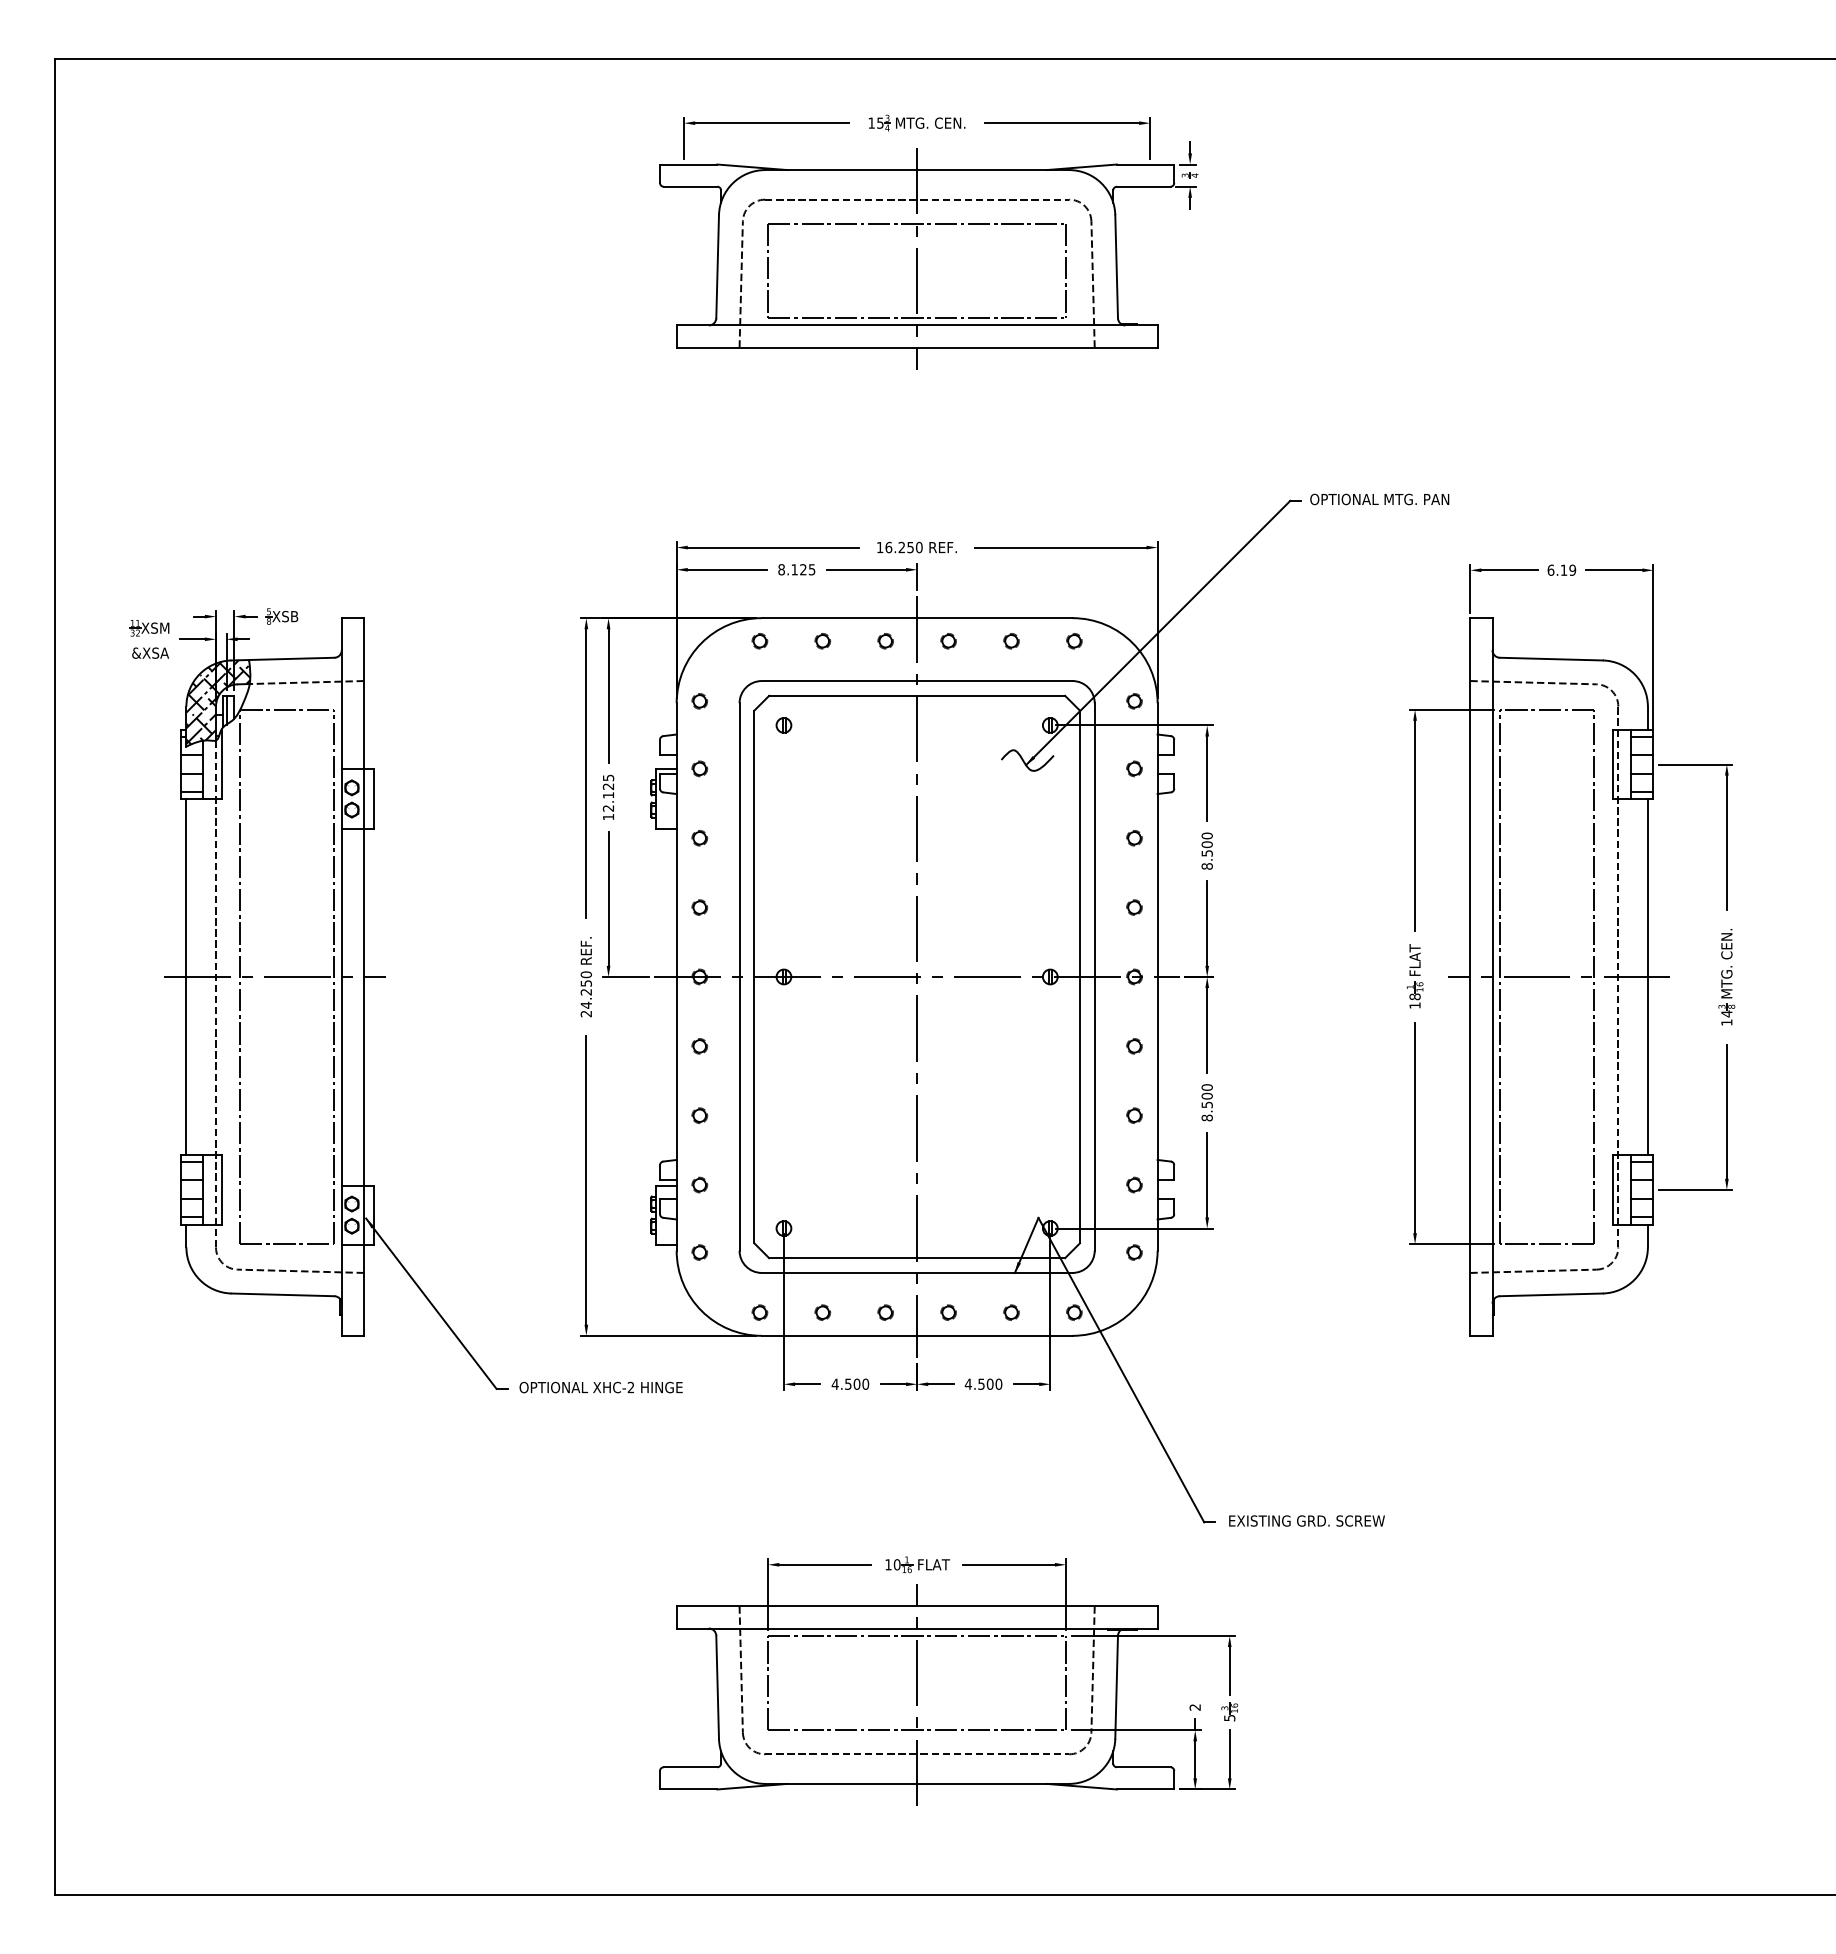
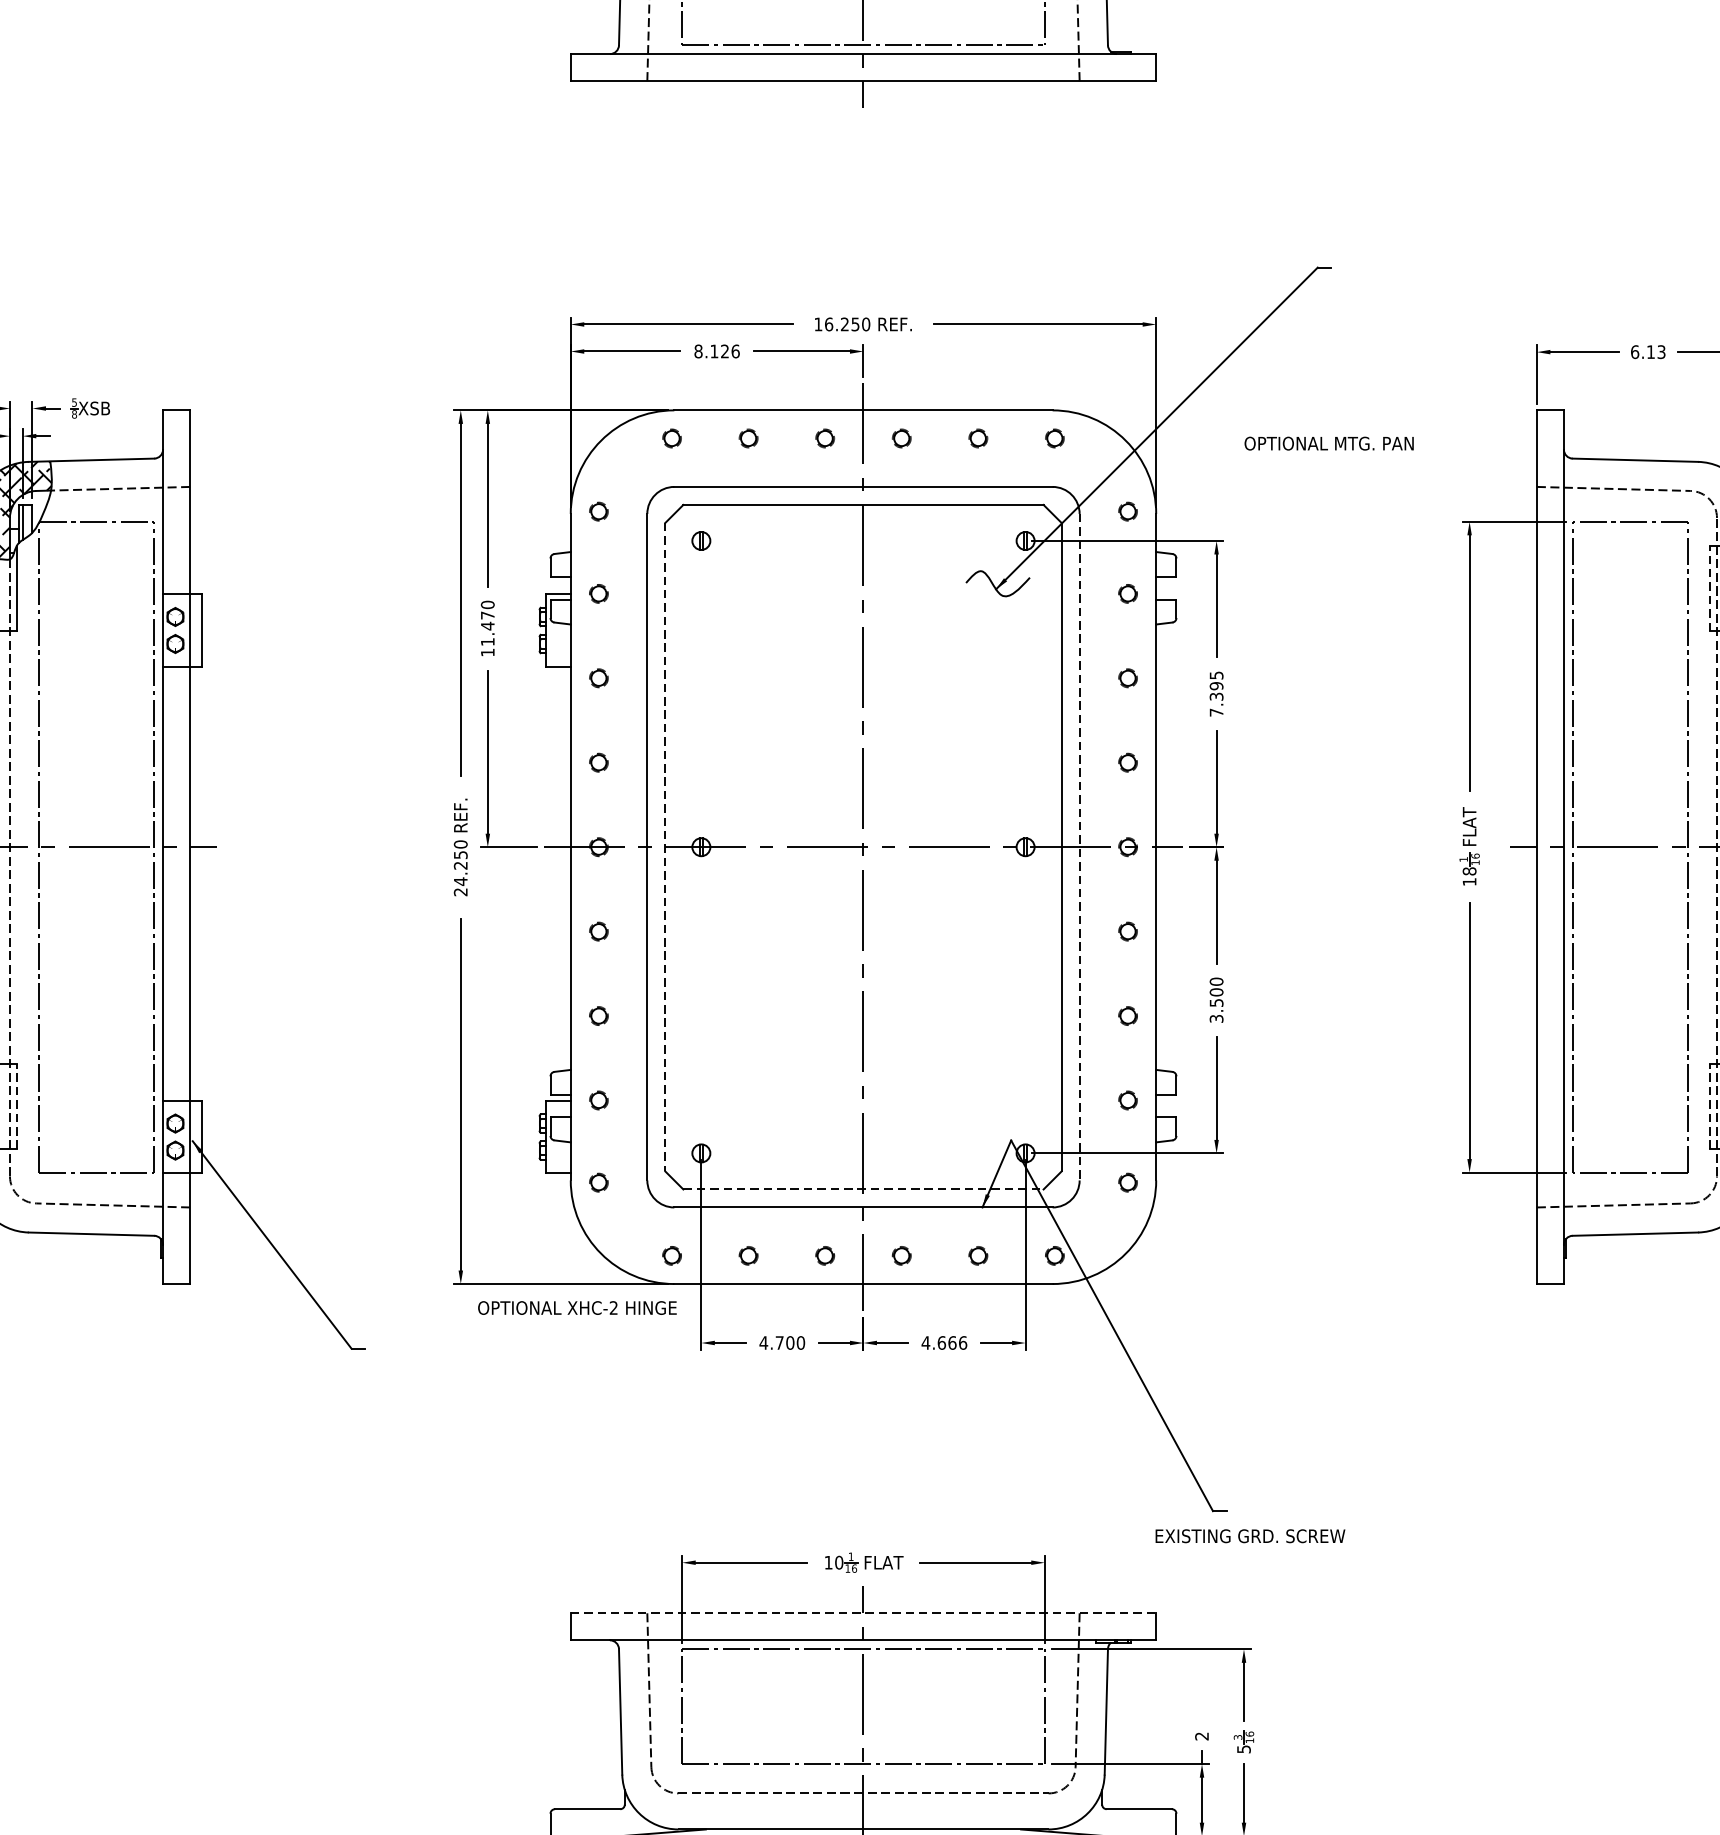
text: (1379, 499) -> (1328, 443), moved
text: (811, 569) -> (734, 351), 8.125 -> 8.126
text: (1572, 569) -> (1661, 351), 6.19 -> 6.13
line: (1612, 764) -> (1709, 588), solid -> dashed
text: (608, 792) -> (487, 622), 12.125 -> 11.470
text: (1206, 850) -> (1215, 693), 8.500 -> 7.395
line: (1094, 976) -> (1079, 846), solid -> dashed
line: (754, 977) -> (665, 847), solid -> dashed
text: (1206, 1117) -> (1215, 1018), 8.500 -> 3.500
line: (221, 1189) -> (16, 1105), solid -> dashed
line: (1612, 1189) -> (1709, 1105), solid -> dashed
line: (917, 1258) -> (863, 1189), solid -> dashed
text: (848, 1383) -> (779, 1342), 4.500 -> 4.700
text: (990, 1383) -> (952, 1342), 4.500 -> 4.666
text: (600, 1387) -> (576, 1307), moved
text: (1306, 1520) -> (1249, 1535), moved
line: (917, 1606) -> (863, 1613), solid -> dashed

